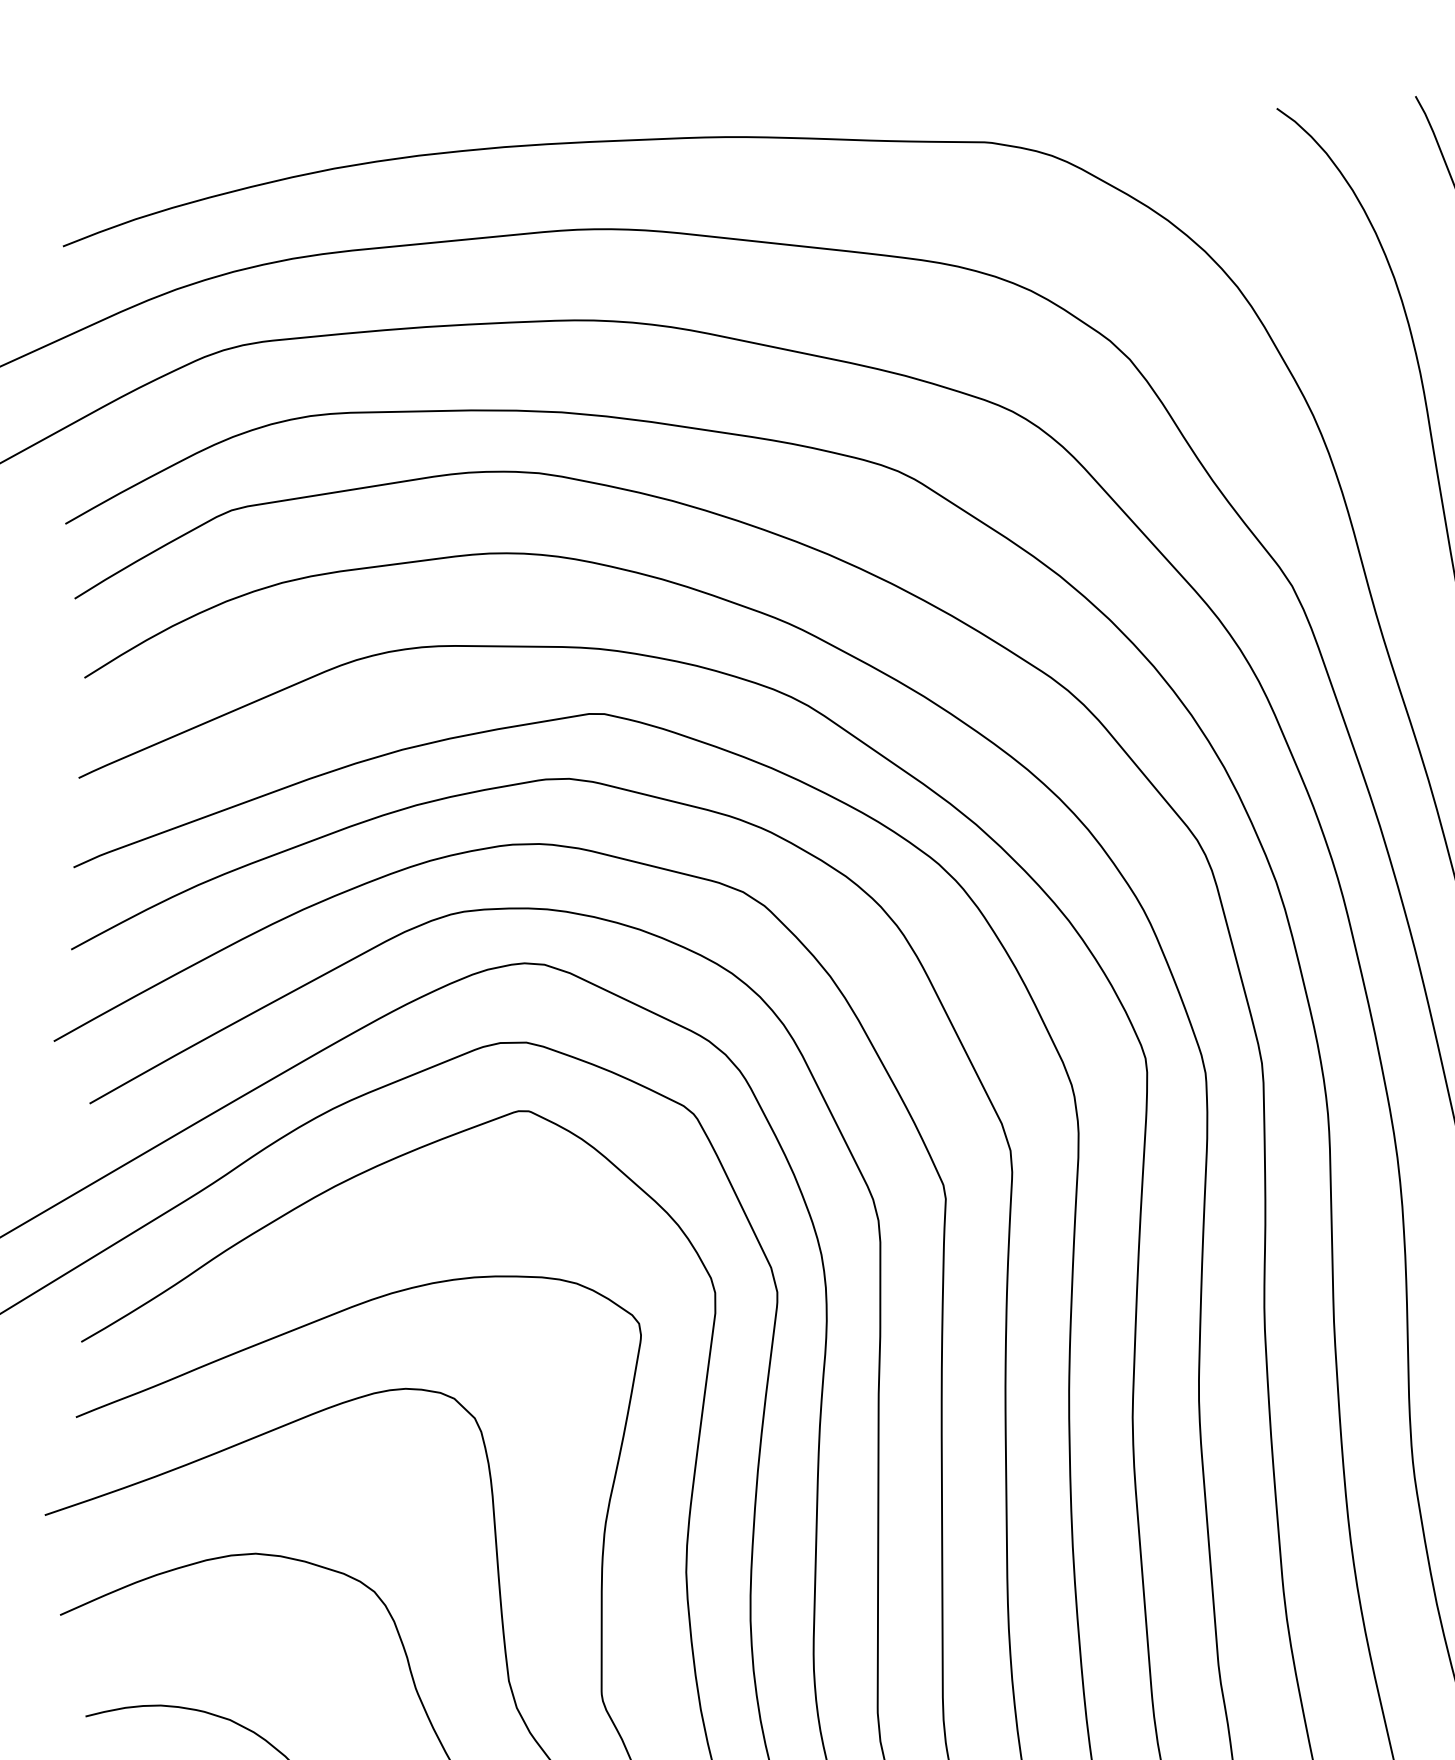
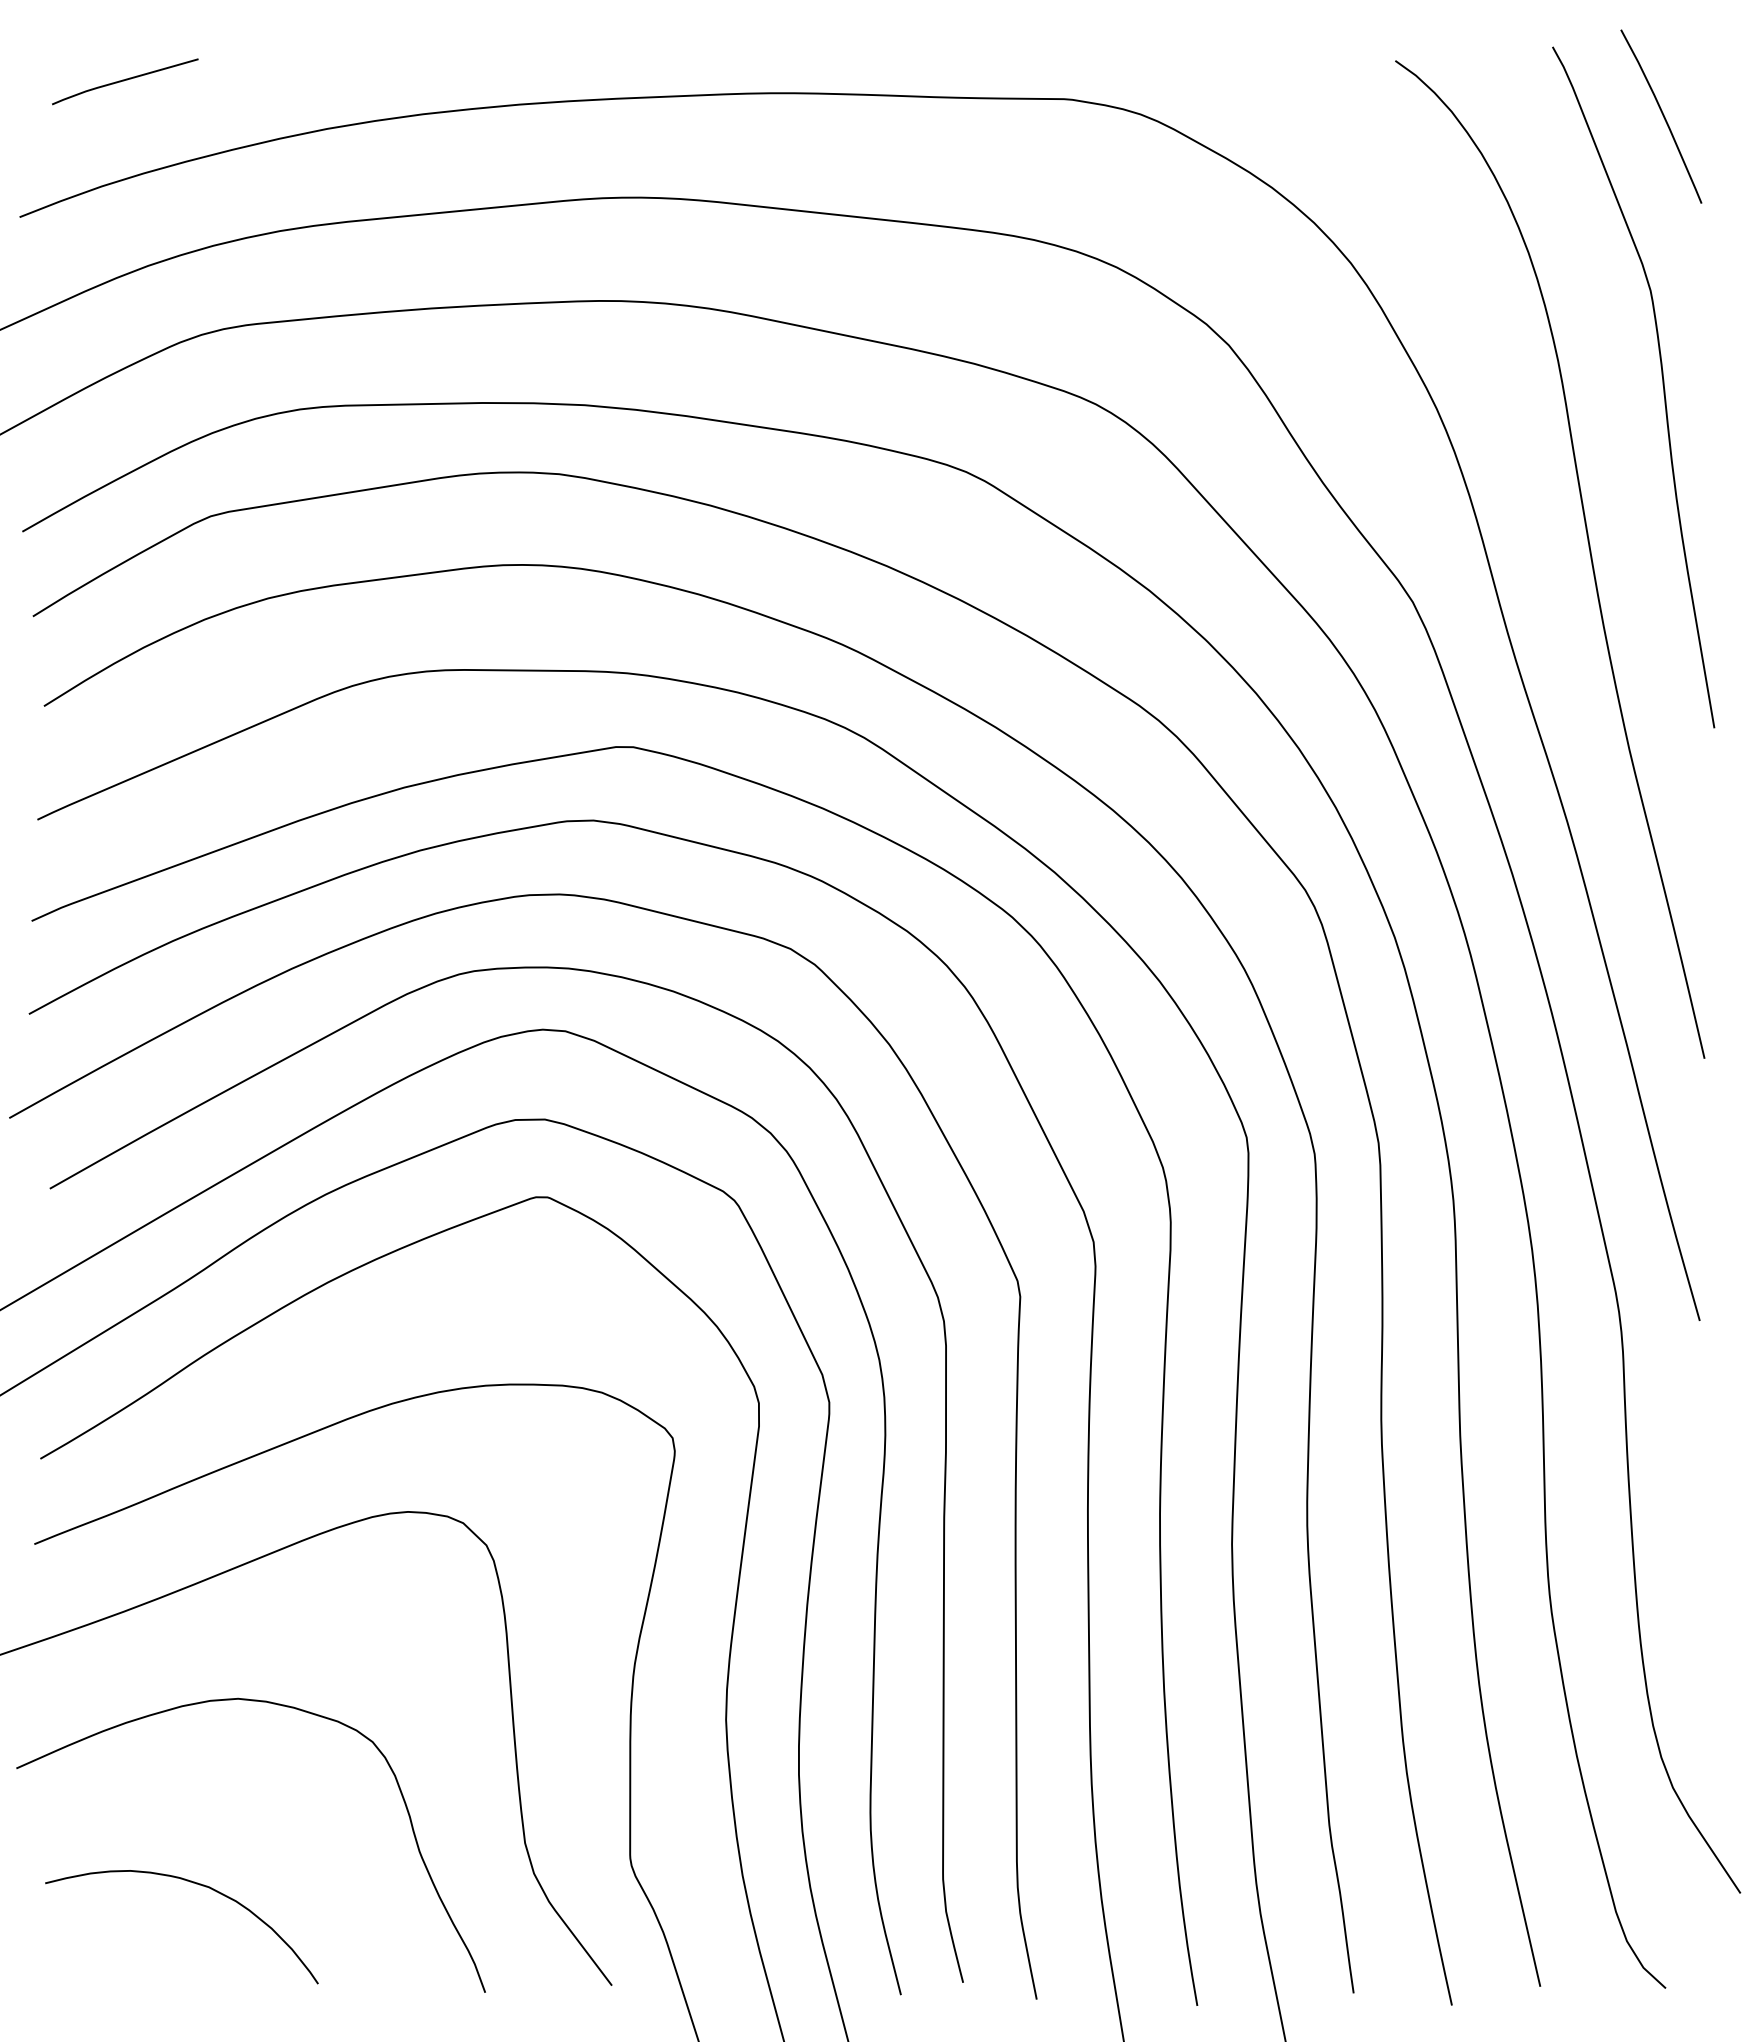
line: (156, 125) -> (125, 80), added

